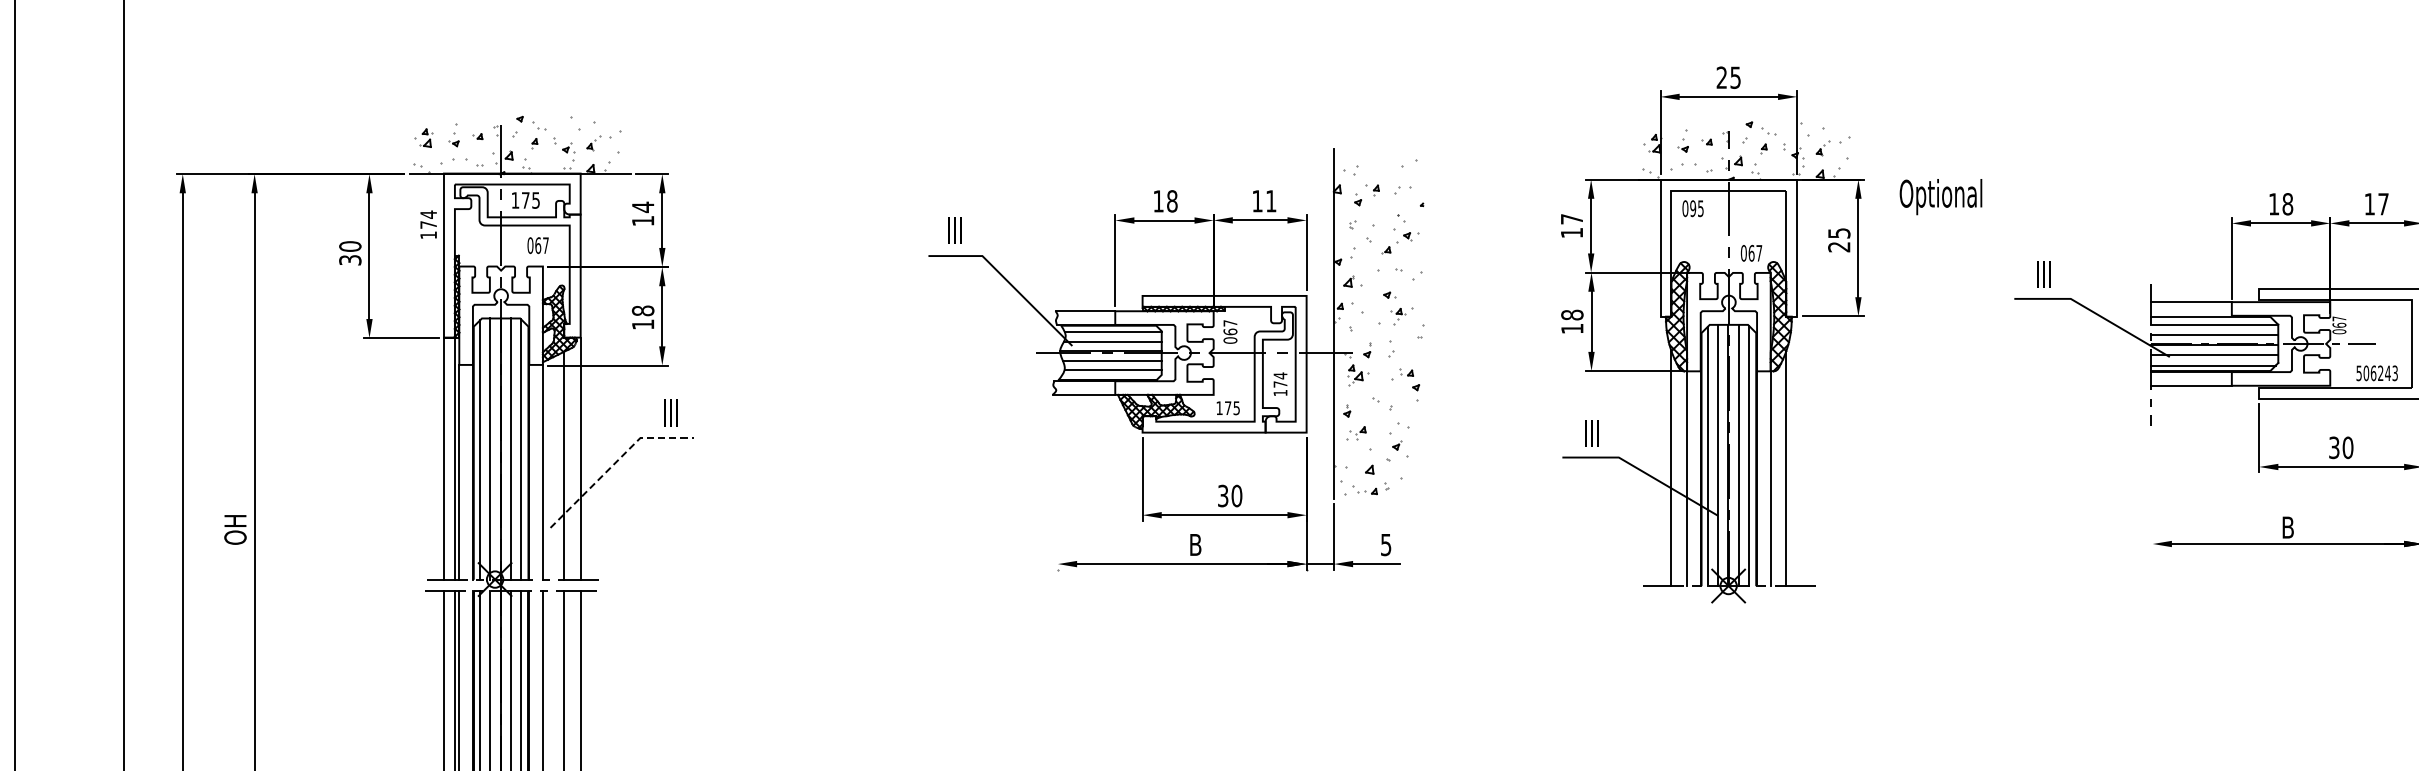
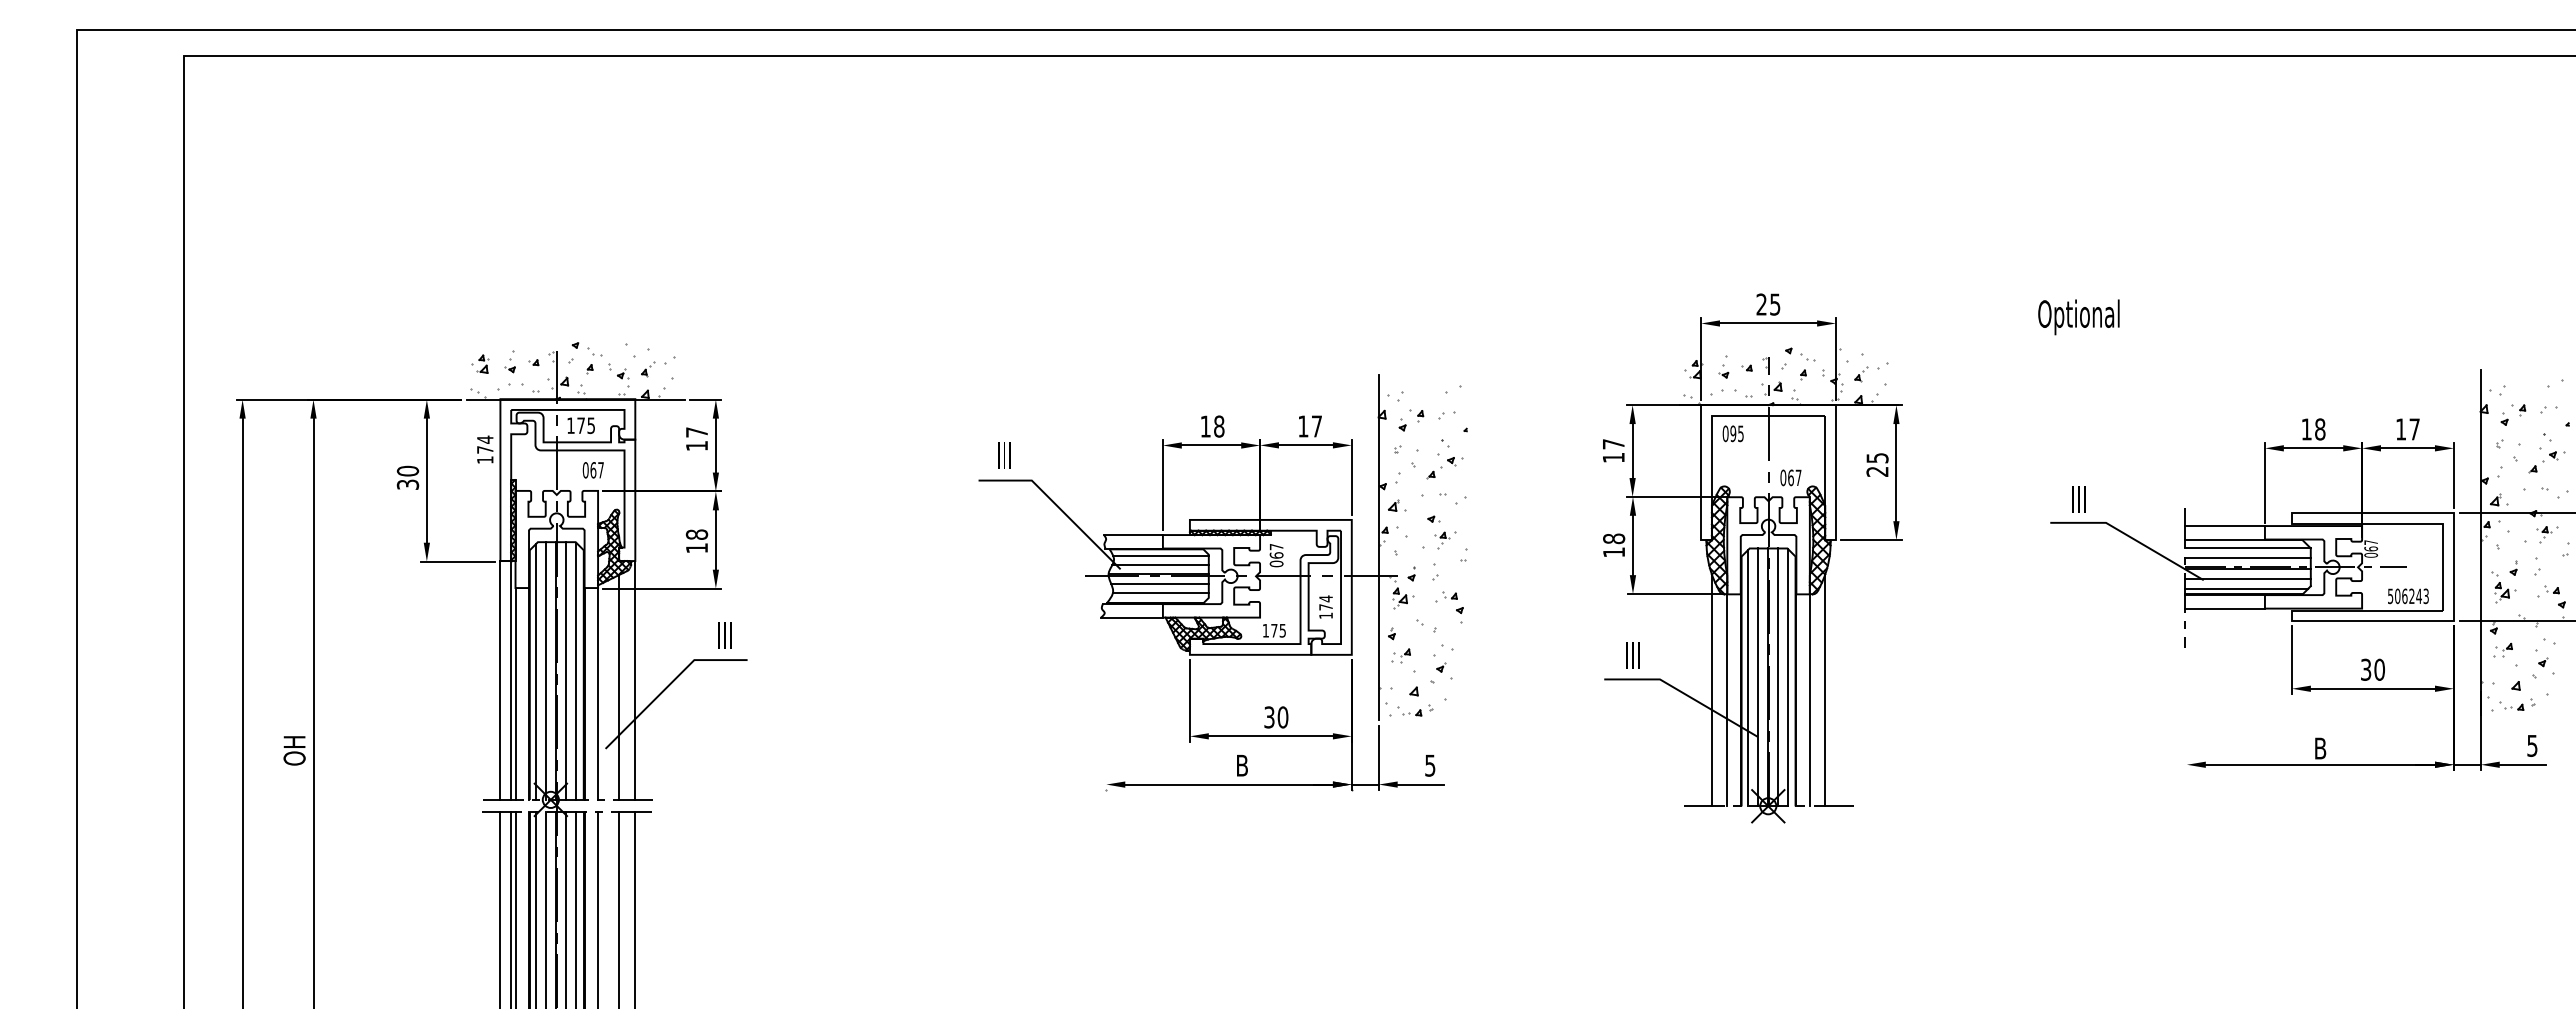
text: (1940, 197) -> (2078, 317), moved
text: (1270, 201) -> (1316, 426), 11 -> 17
text: (642, 207) -> (696, 432), 14 -> 17
line: (615, 462) -> (669, 684), dashed -> solid

